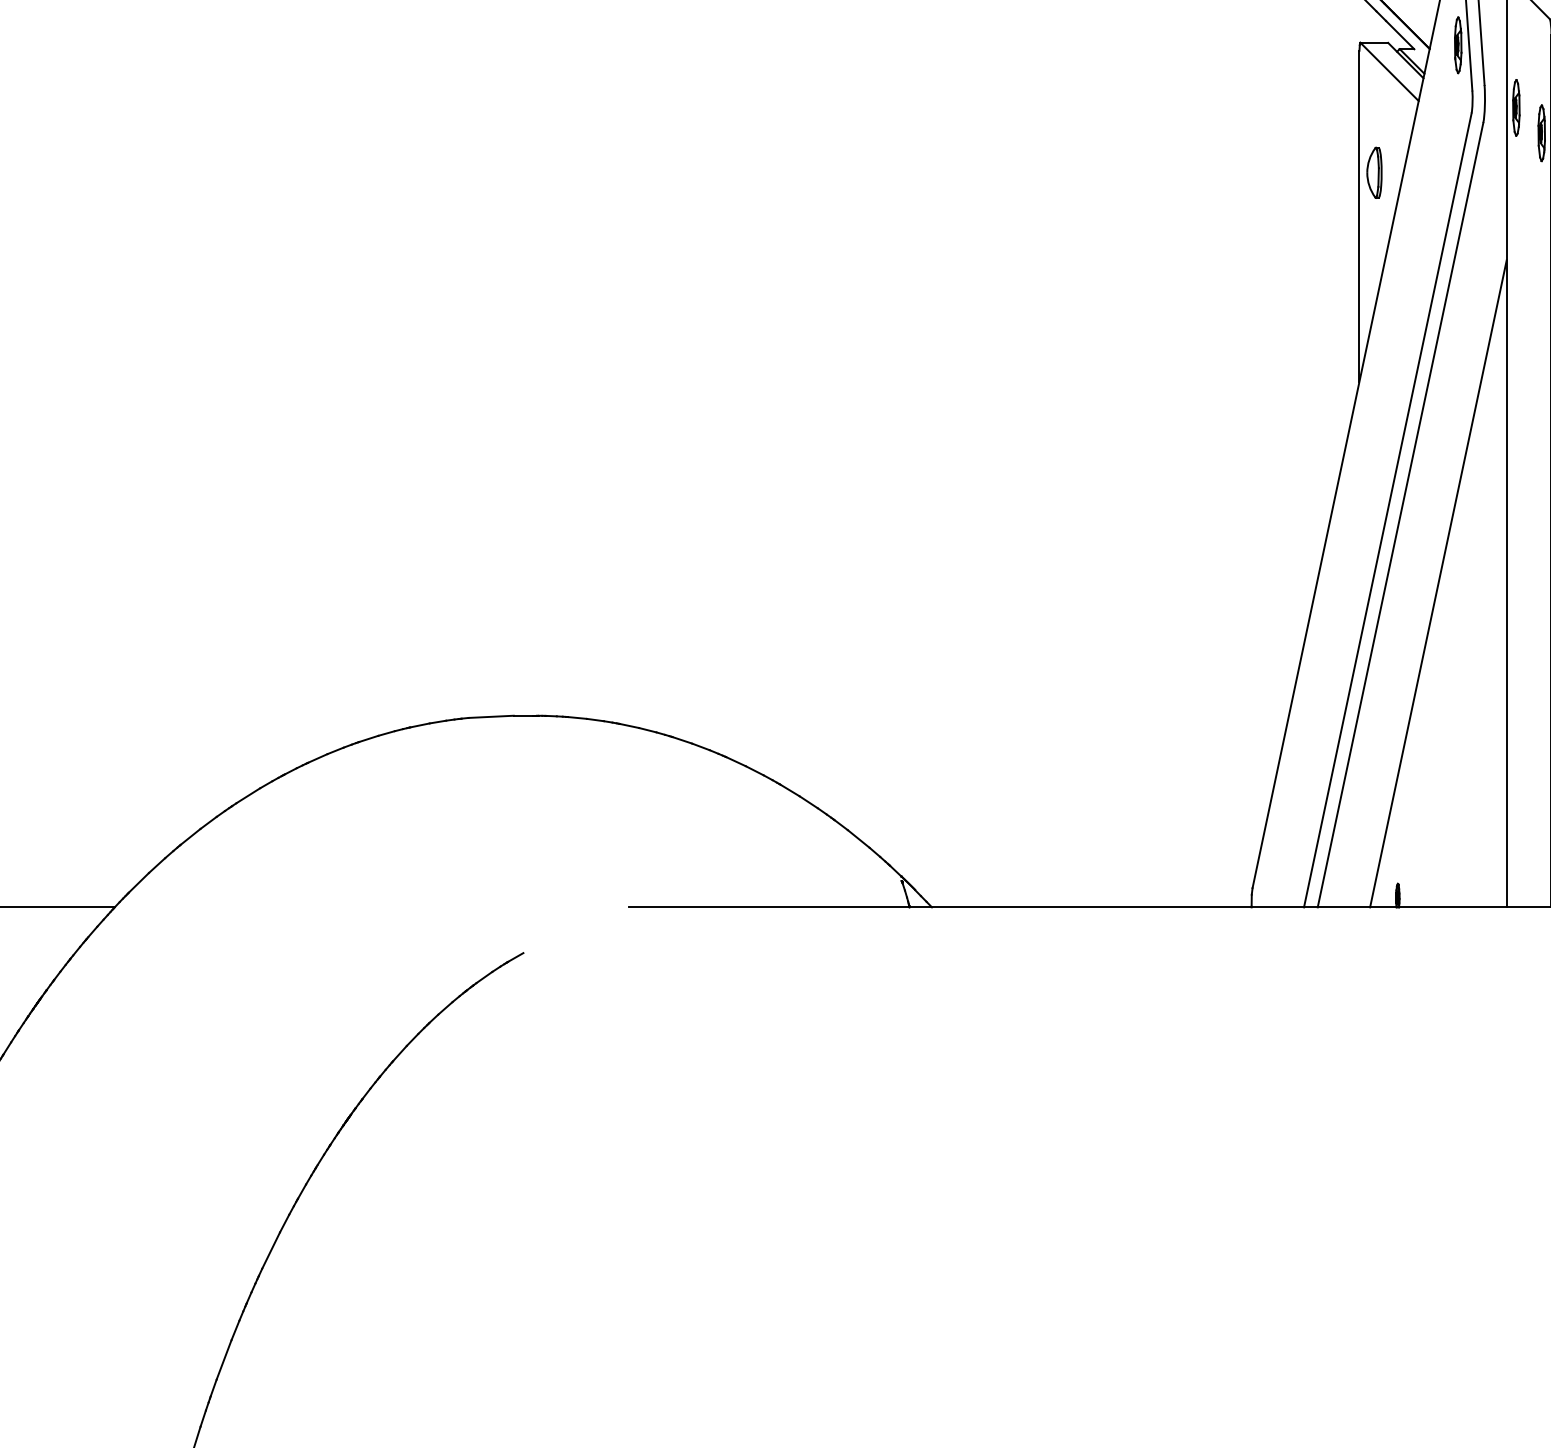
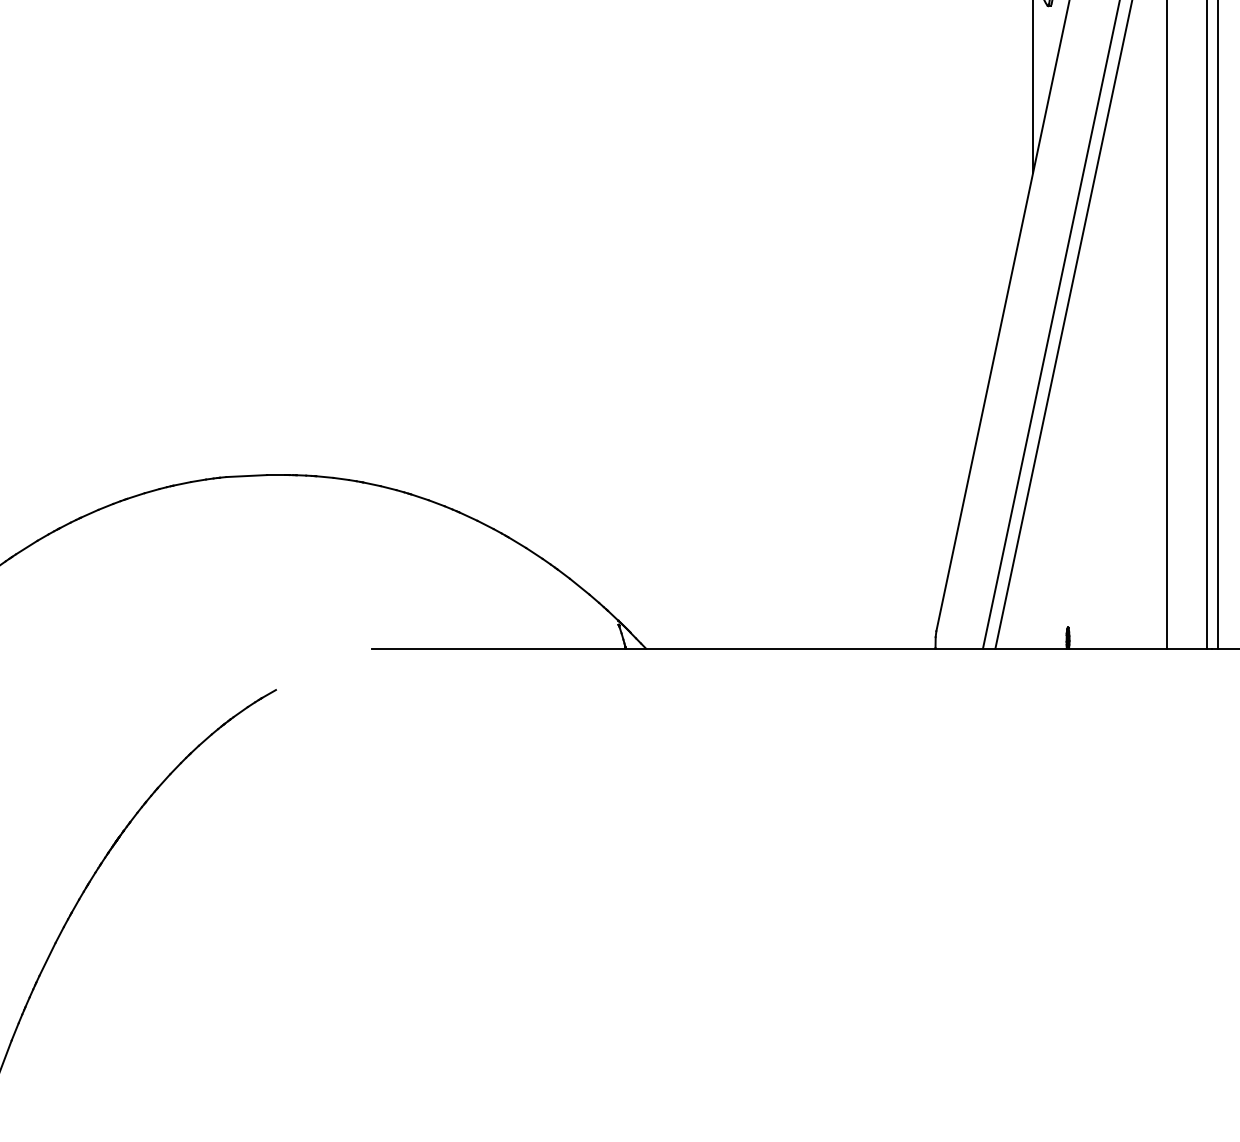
line: (1438, 583) -> (1104, 355), removed

